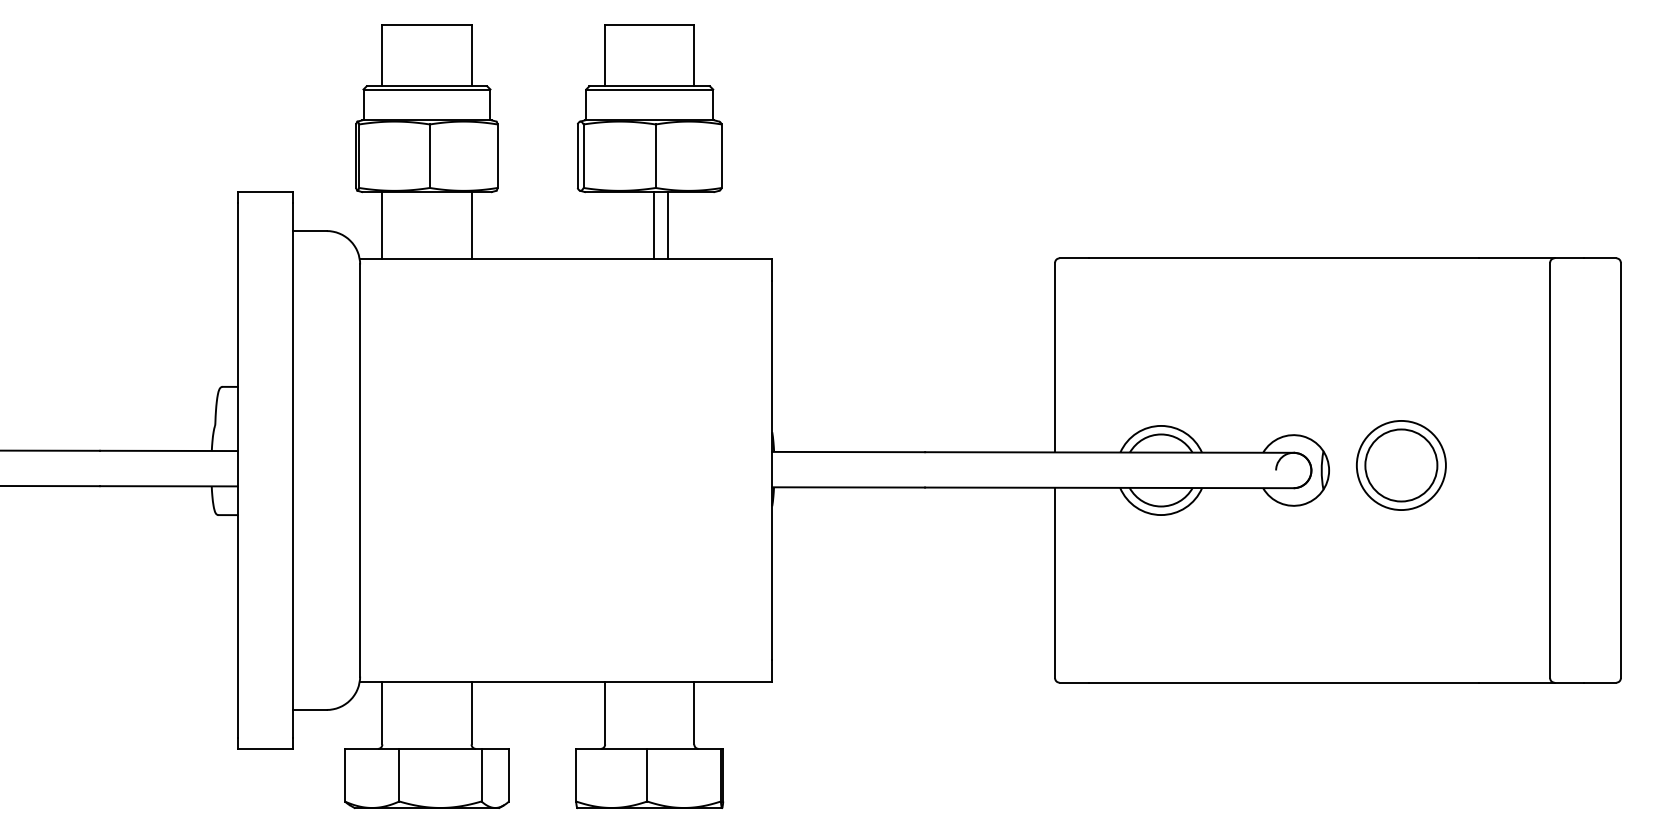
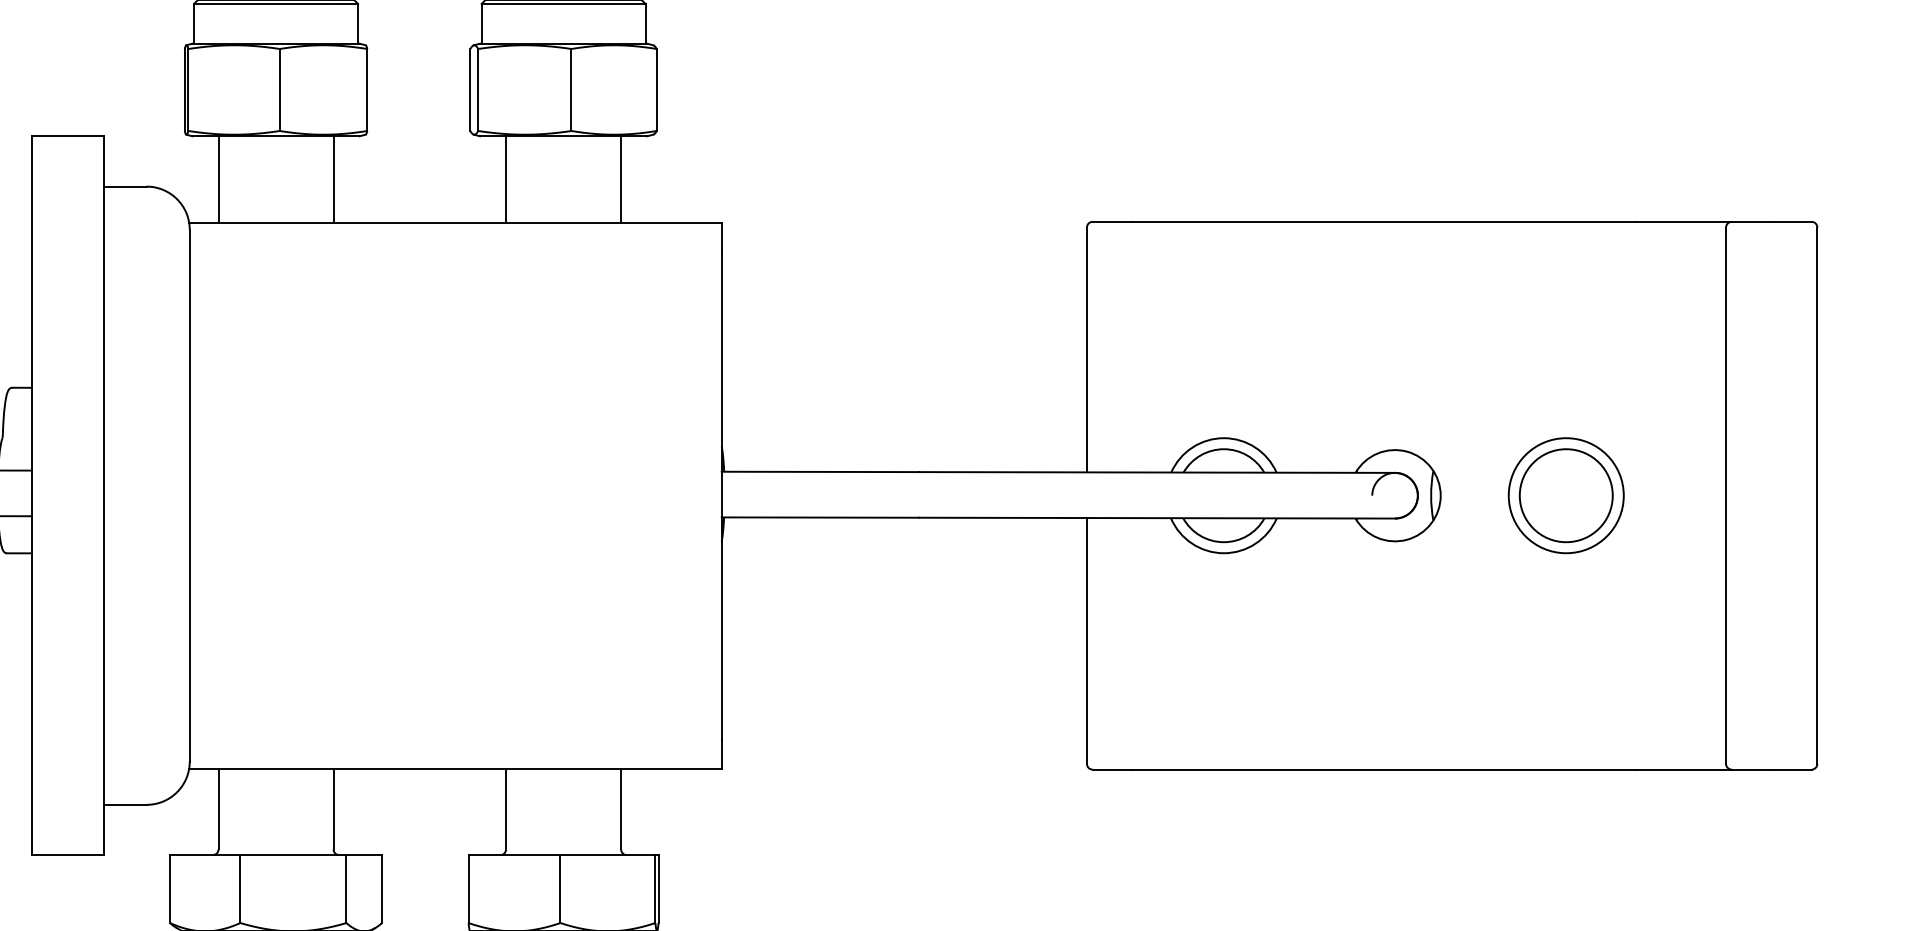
line: (654, 225) -> (506, 179), moved
line: (668, 225) -> (621, 179), moved
part: (1401, 465) -> (1566, 495), moved

